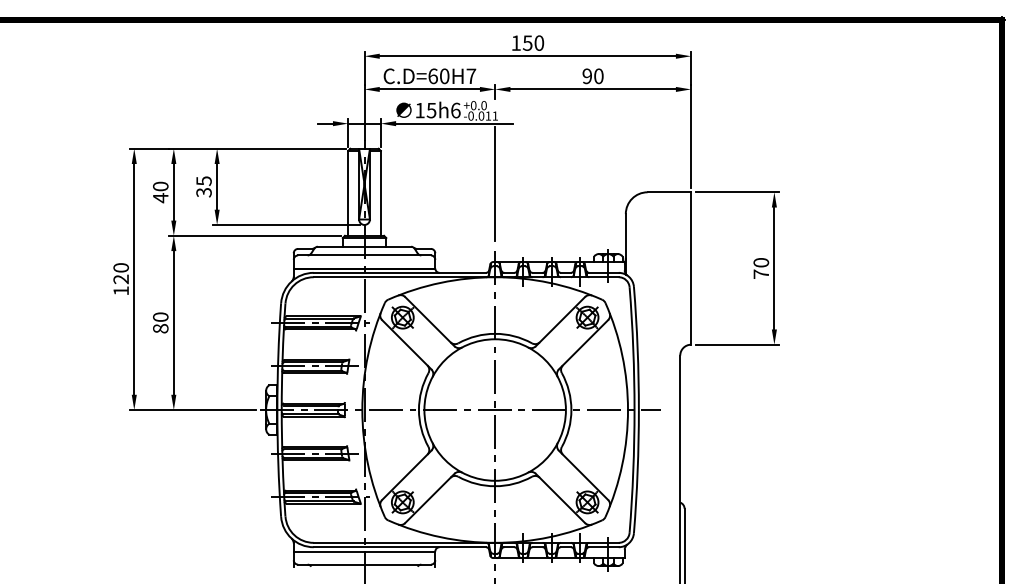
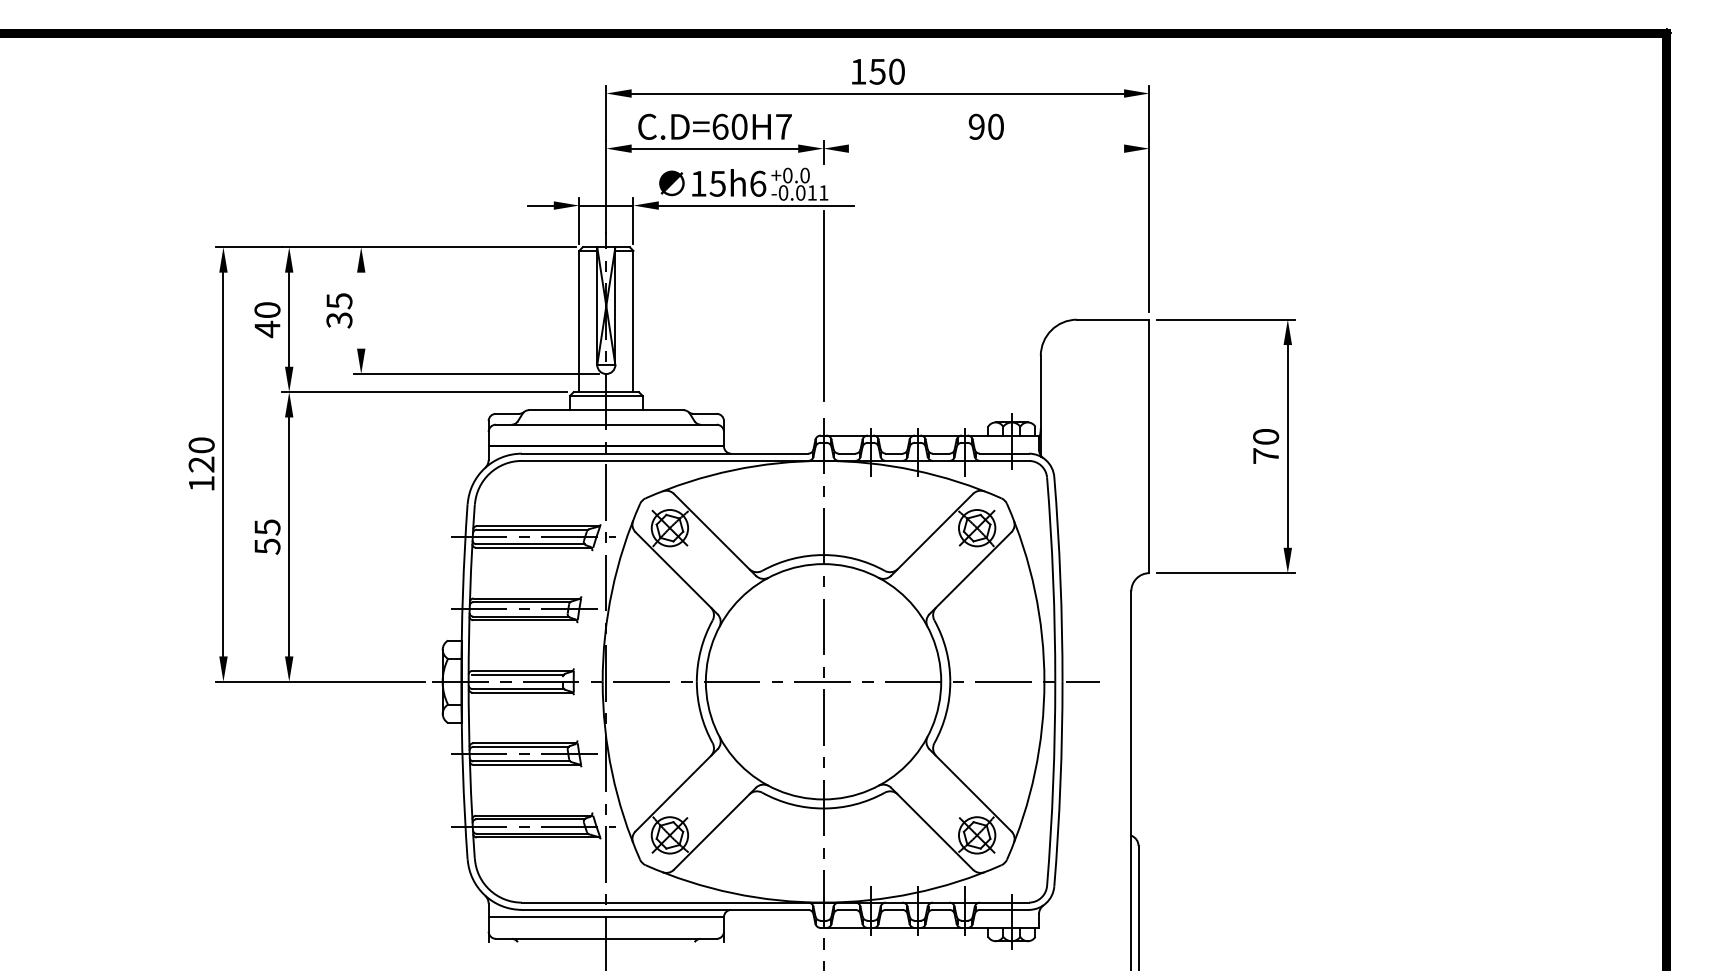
line: (592, 89) -> (985, 148), removed
line: (217, 186) -> (361, 310), removed
text: (160, 322) -> (267, 536), 80 -> 55

